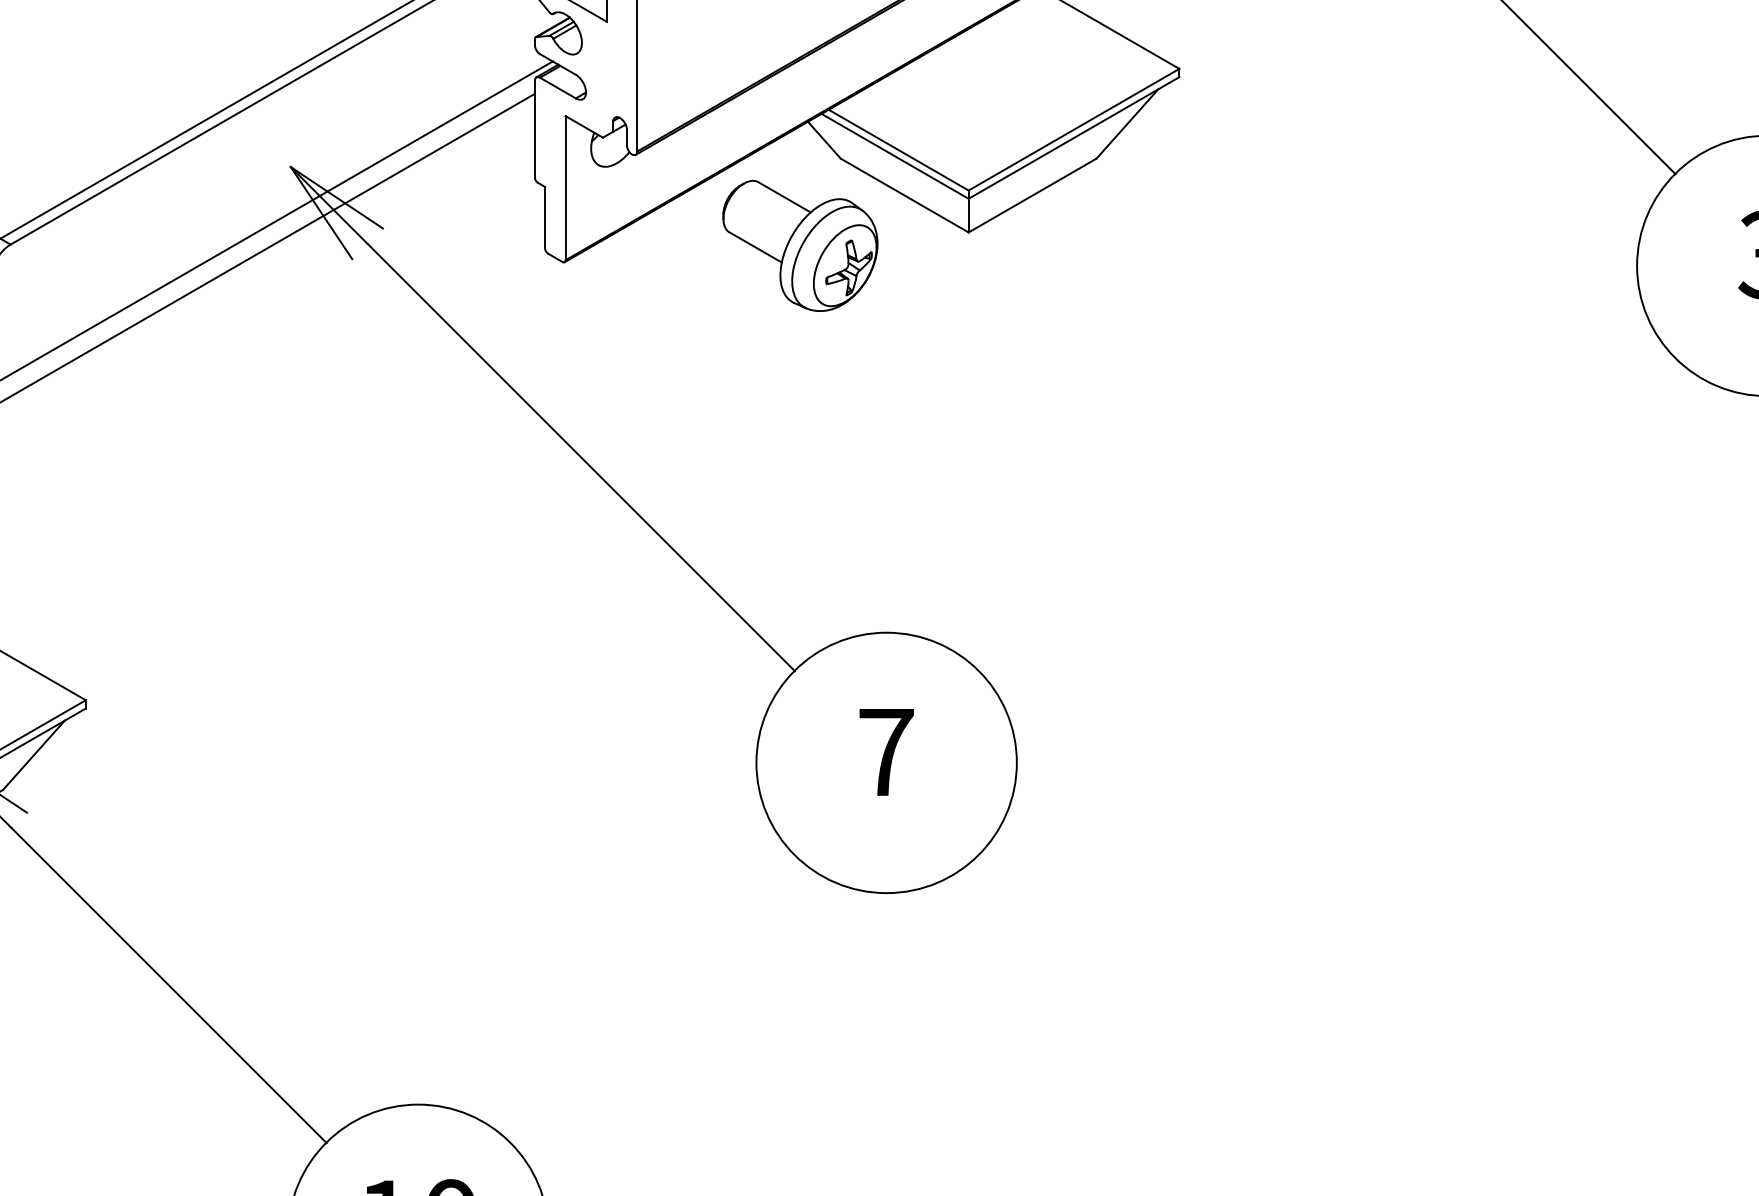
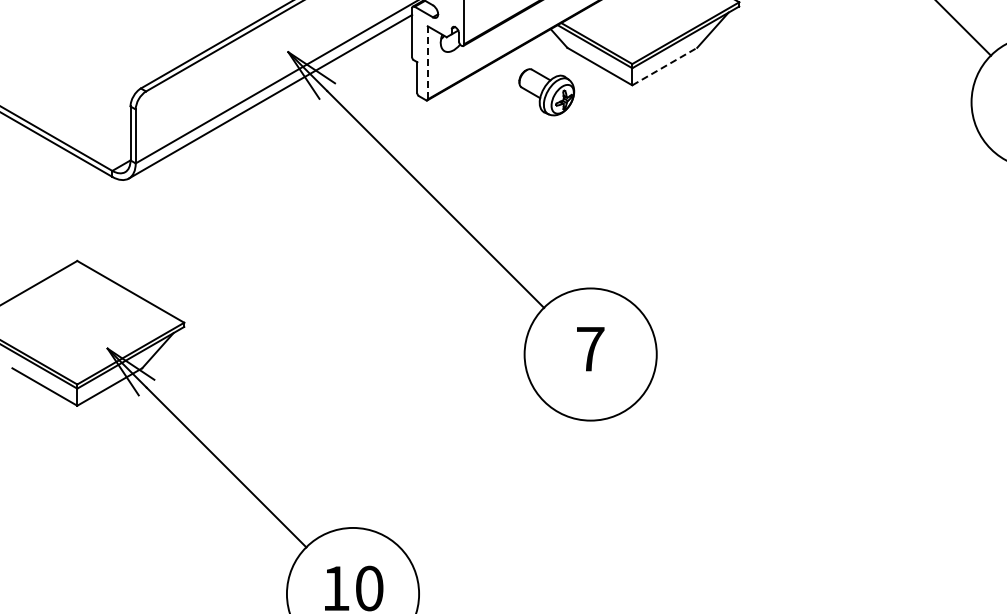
line: (565, 187) -> (427, 62), solid -> dashed
line: (1034, 195) -> (665, 66), solid -> dashed
part: (799, 246) -> (546, 92), size x0.7

